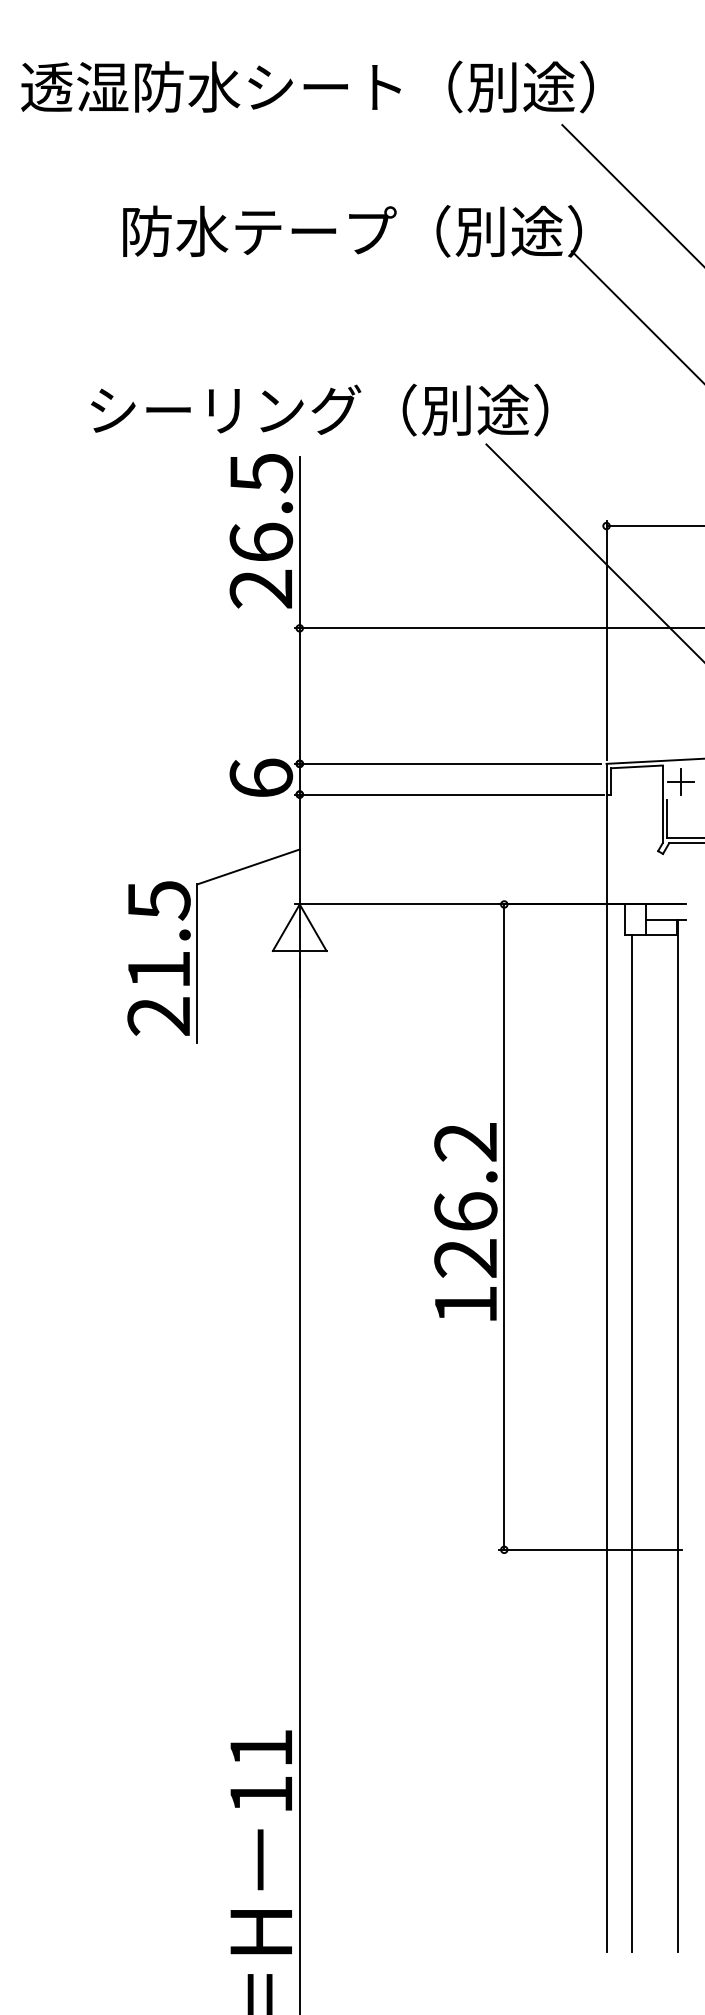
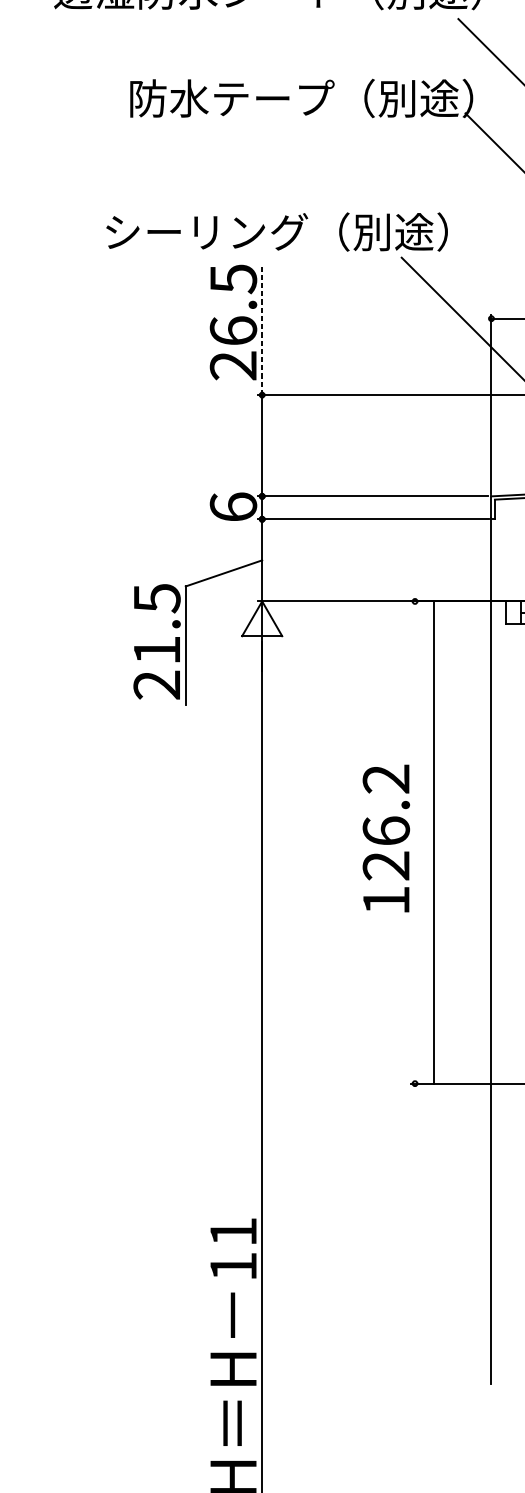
line: (299, 542) -> (262, 330), solid -> dashed
line: (504, 1226) -> (433, 842), moved
line: (632, 1443) -> (510, 1004), removed

